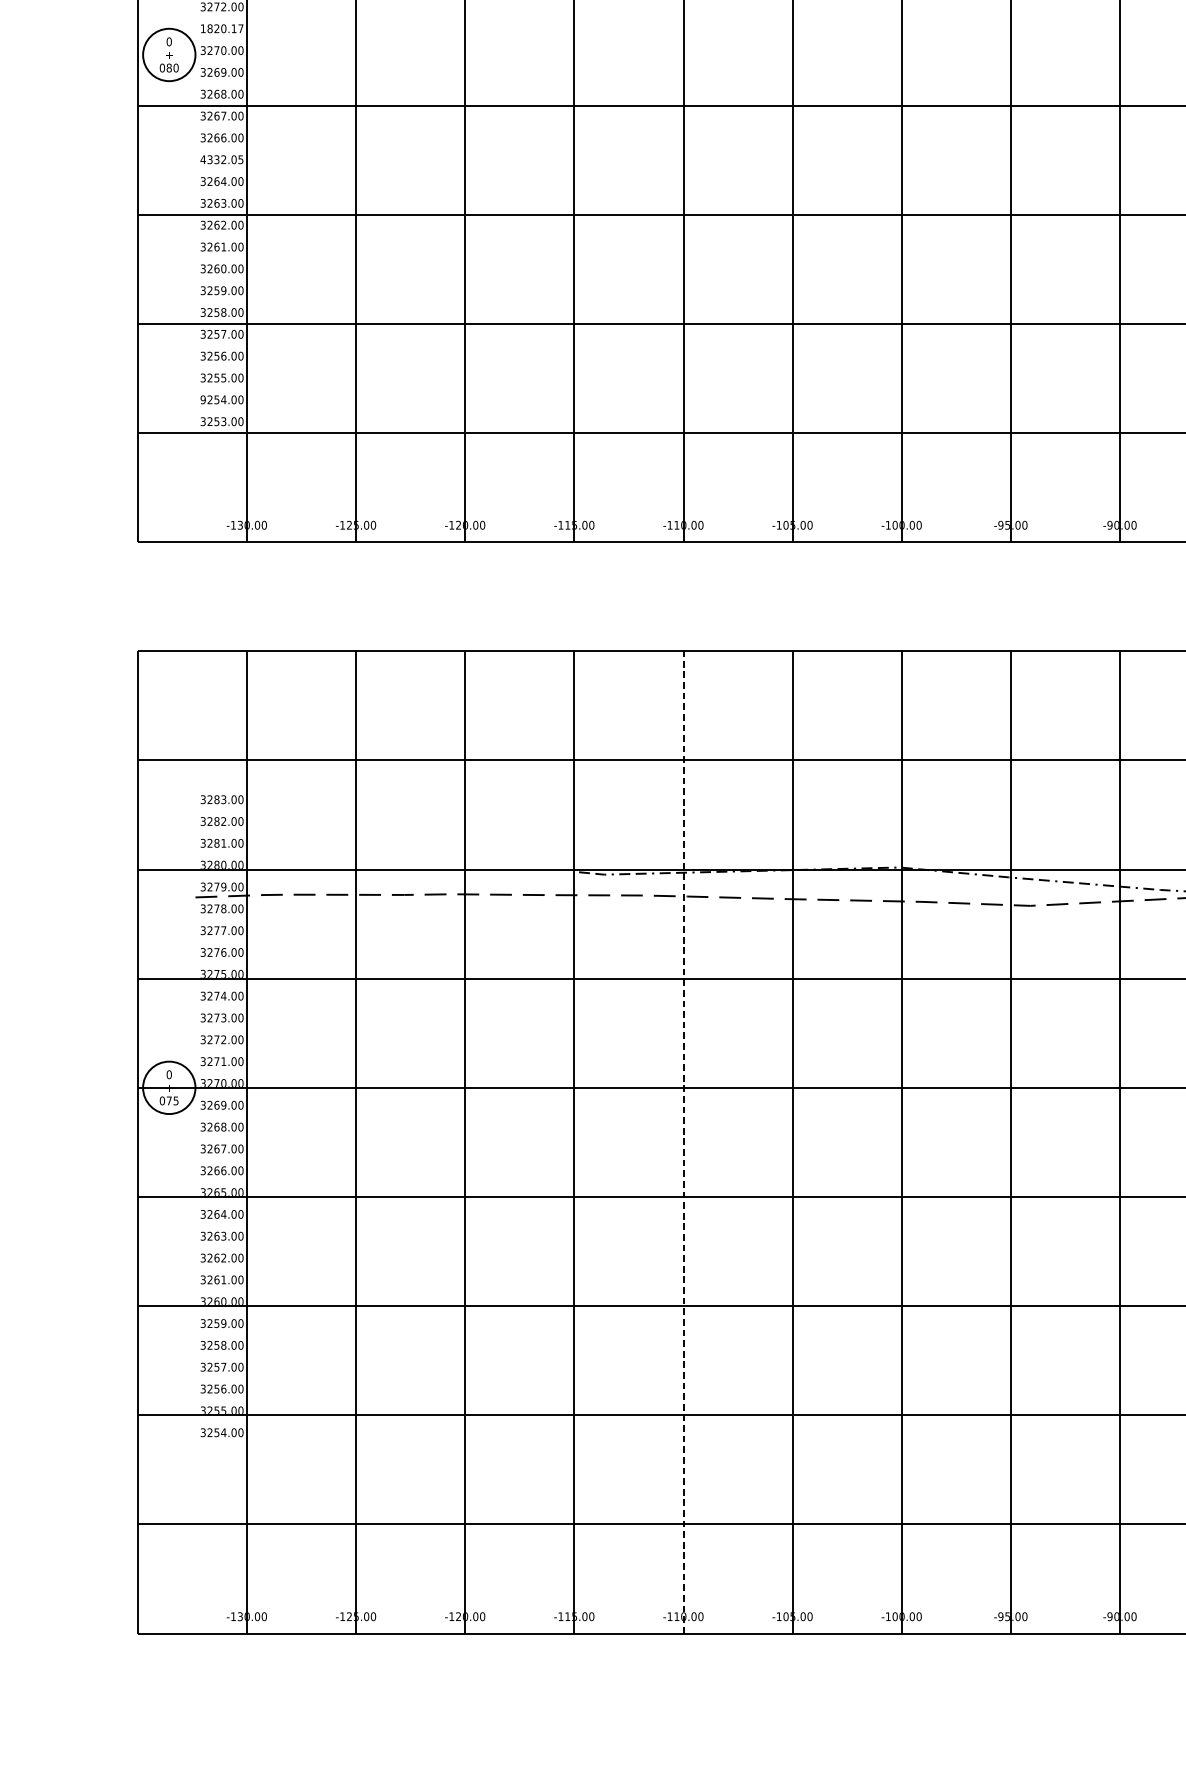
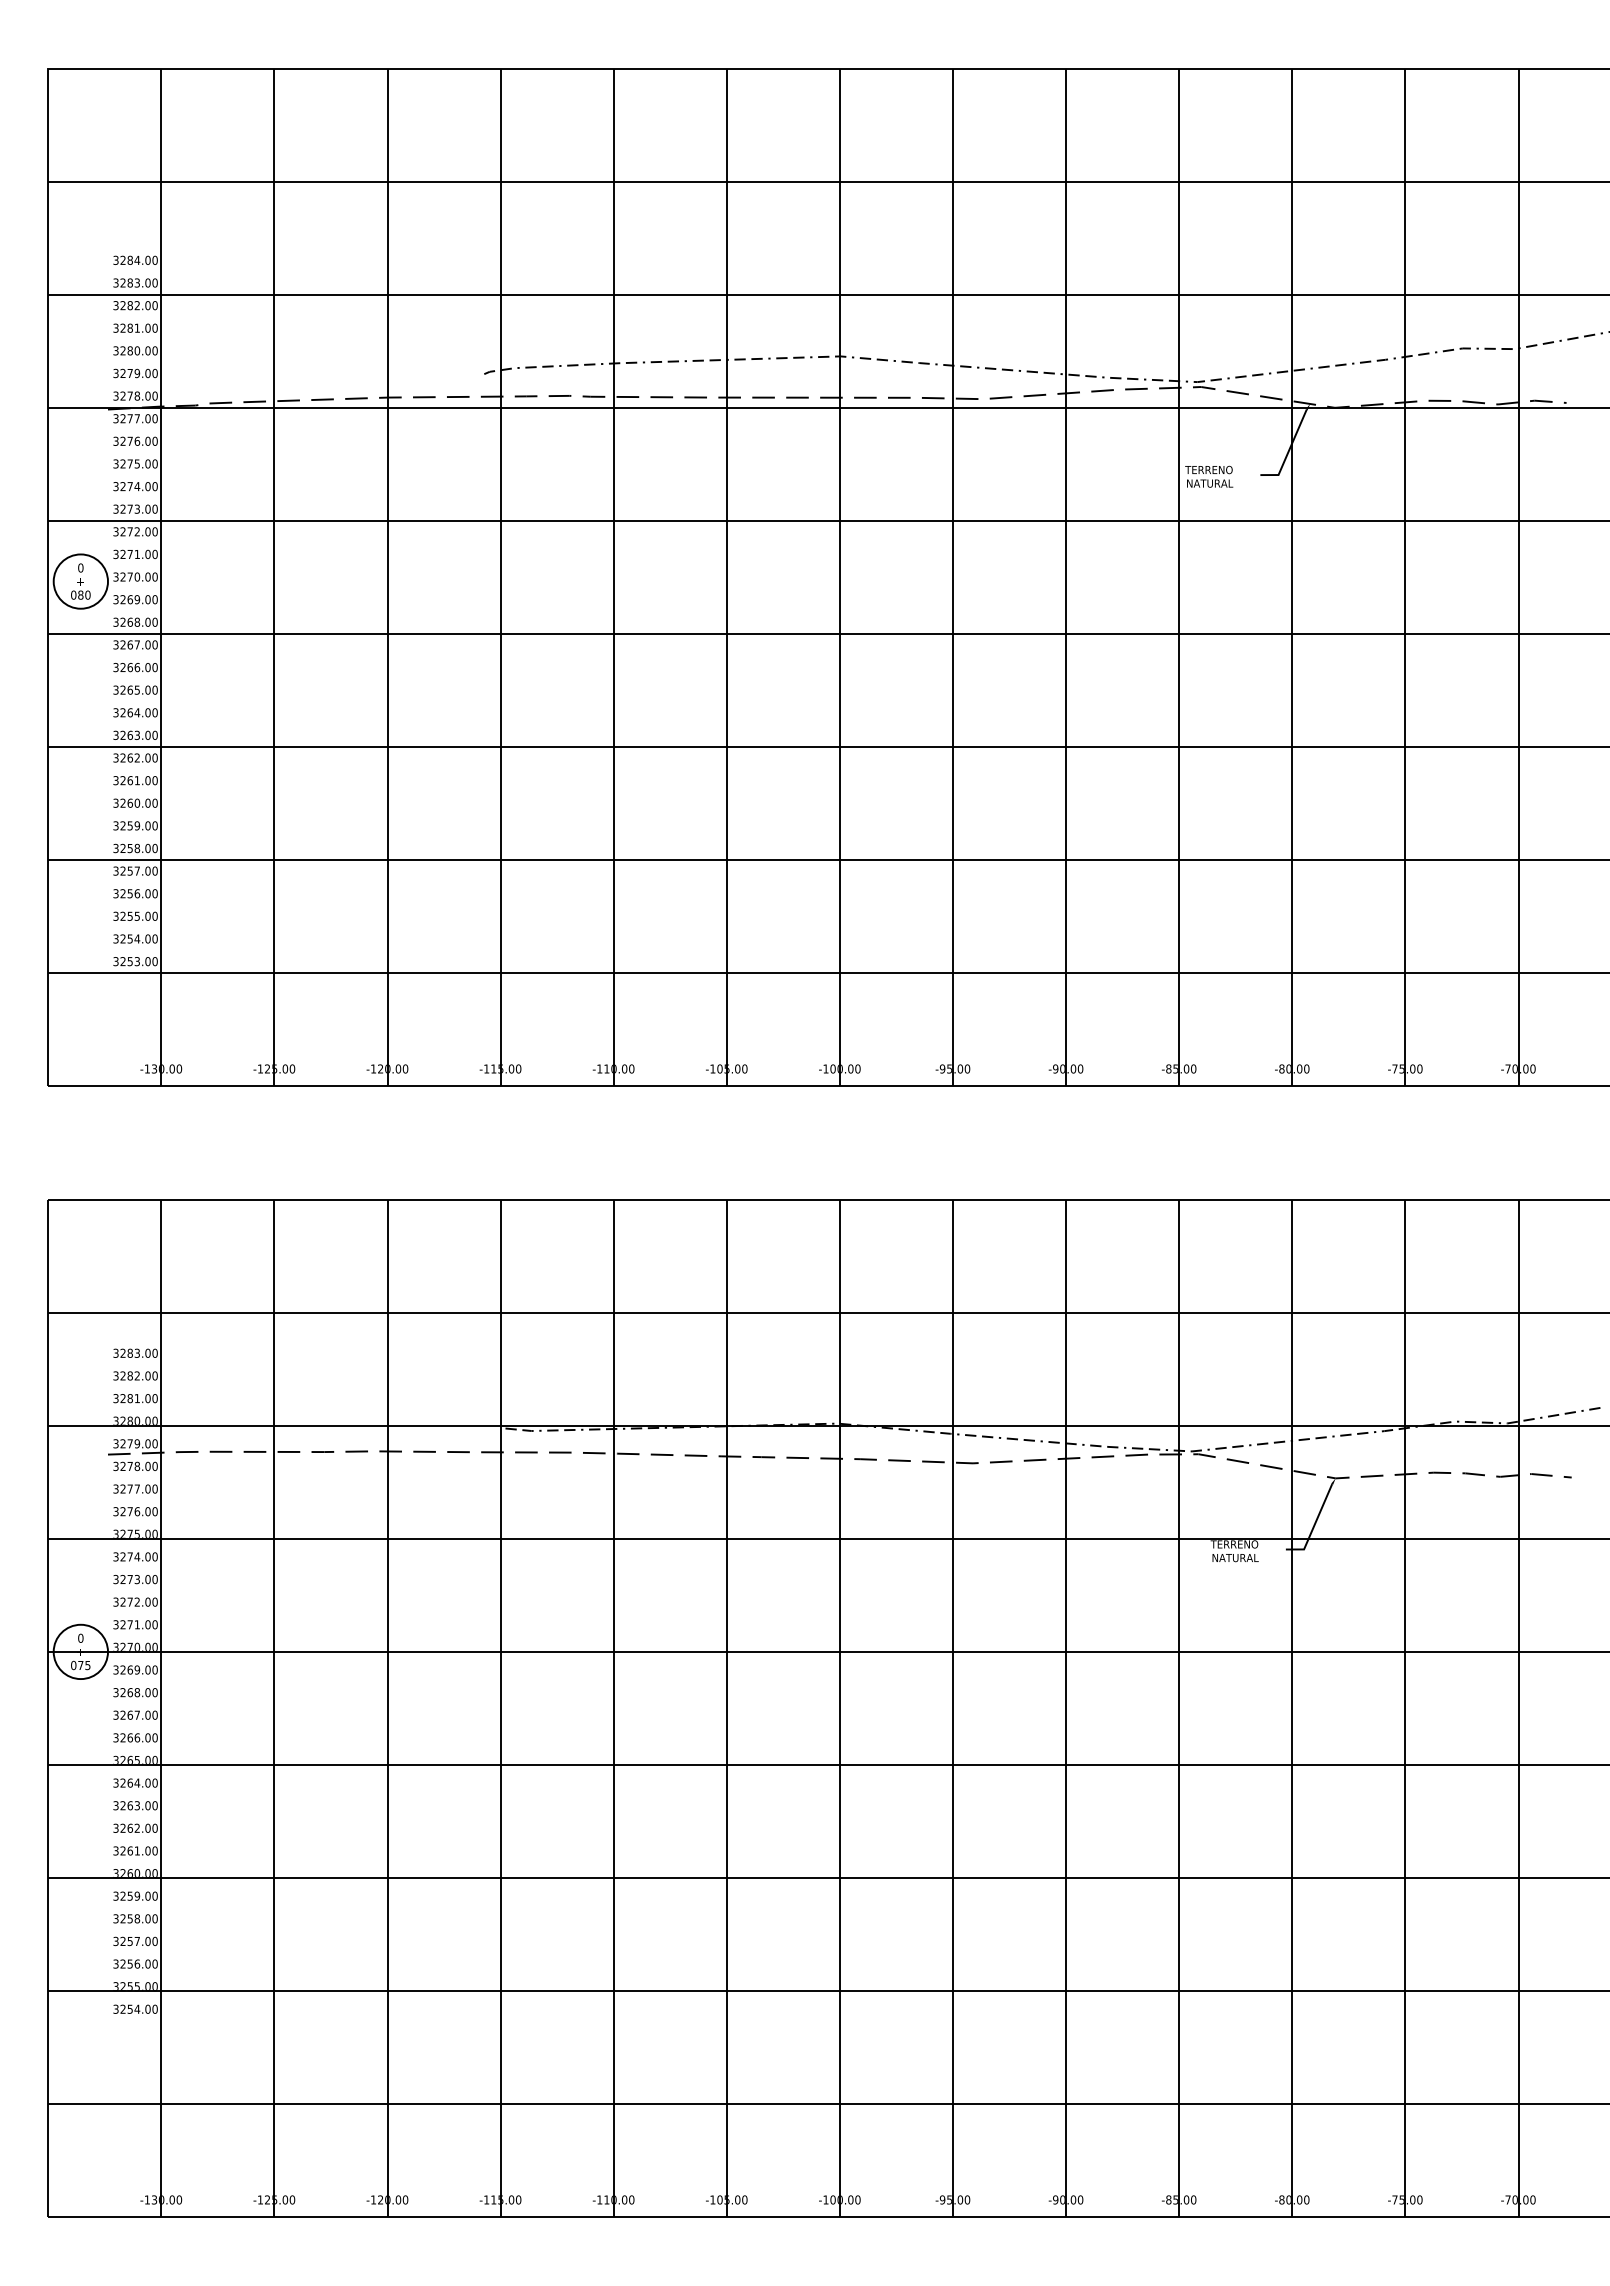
text: (222, 28) -> (135, 554), 1820.17 -> 3271.00
text: (222, 159) -> (135, 689), 4332.05 -> 3265.00
text: (202, 399) -> (115, 938), 9254.00 -> 3254.00
line: (683, 1142) -> (613, 1708), dashed -> solid

